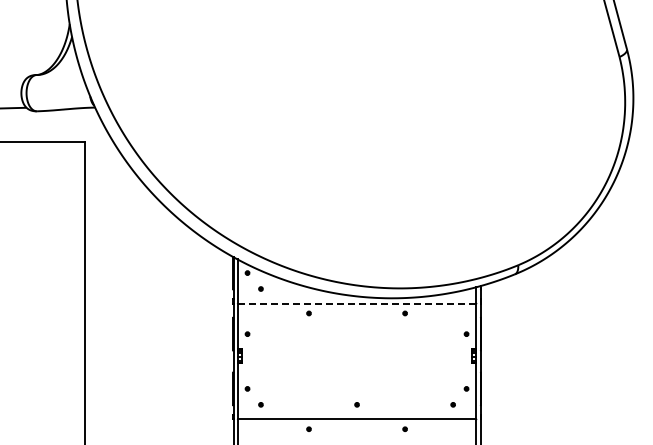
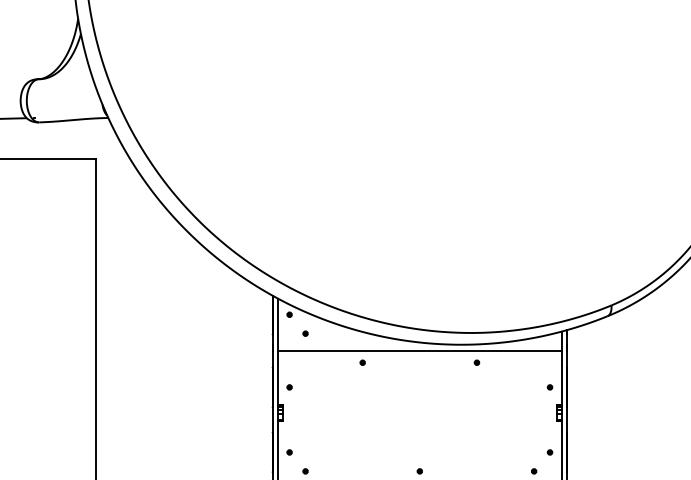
line: (357, 303) -> (420, 350), dashed -> solid

